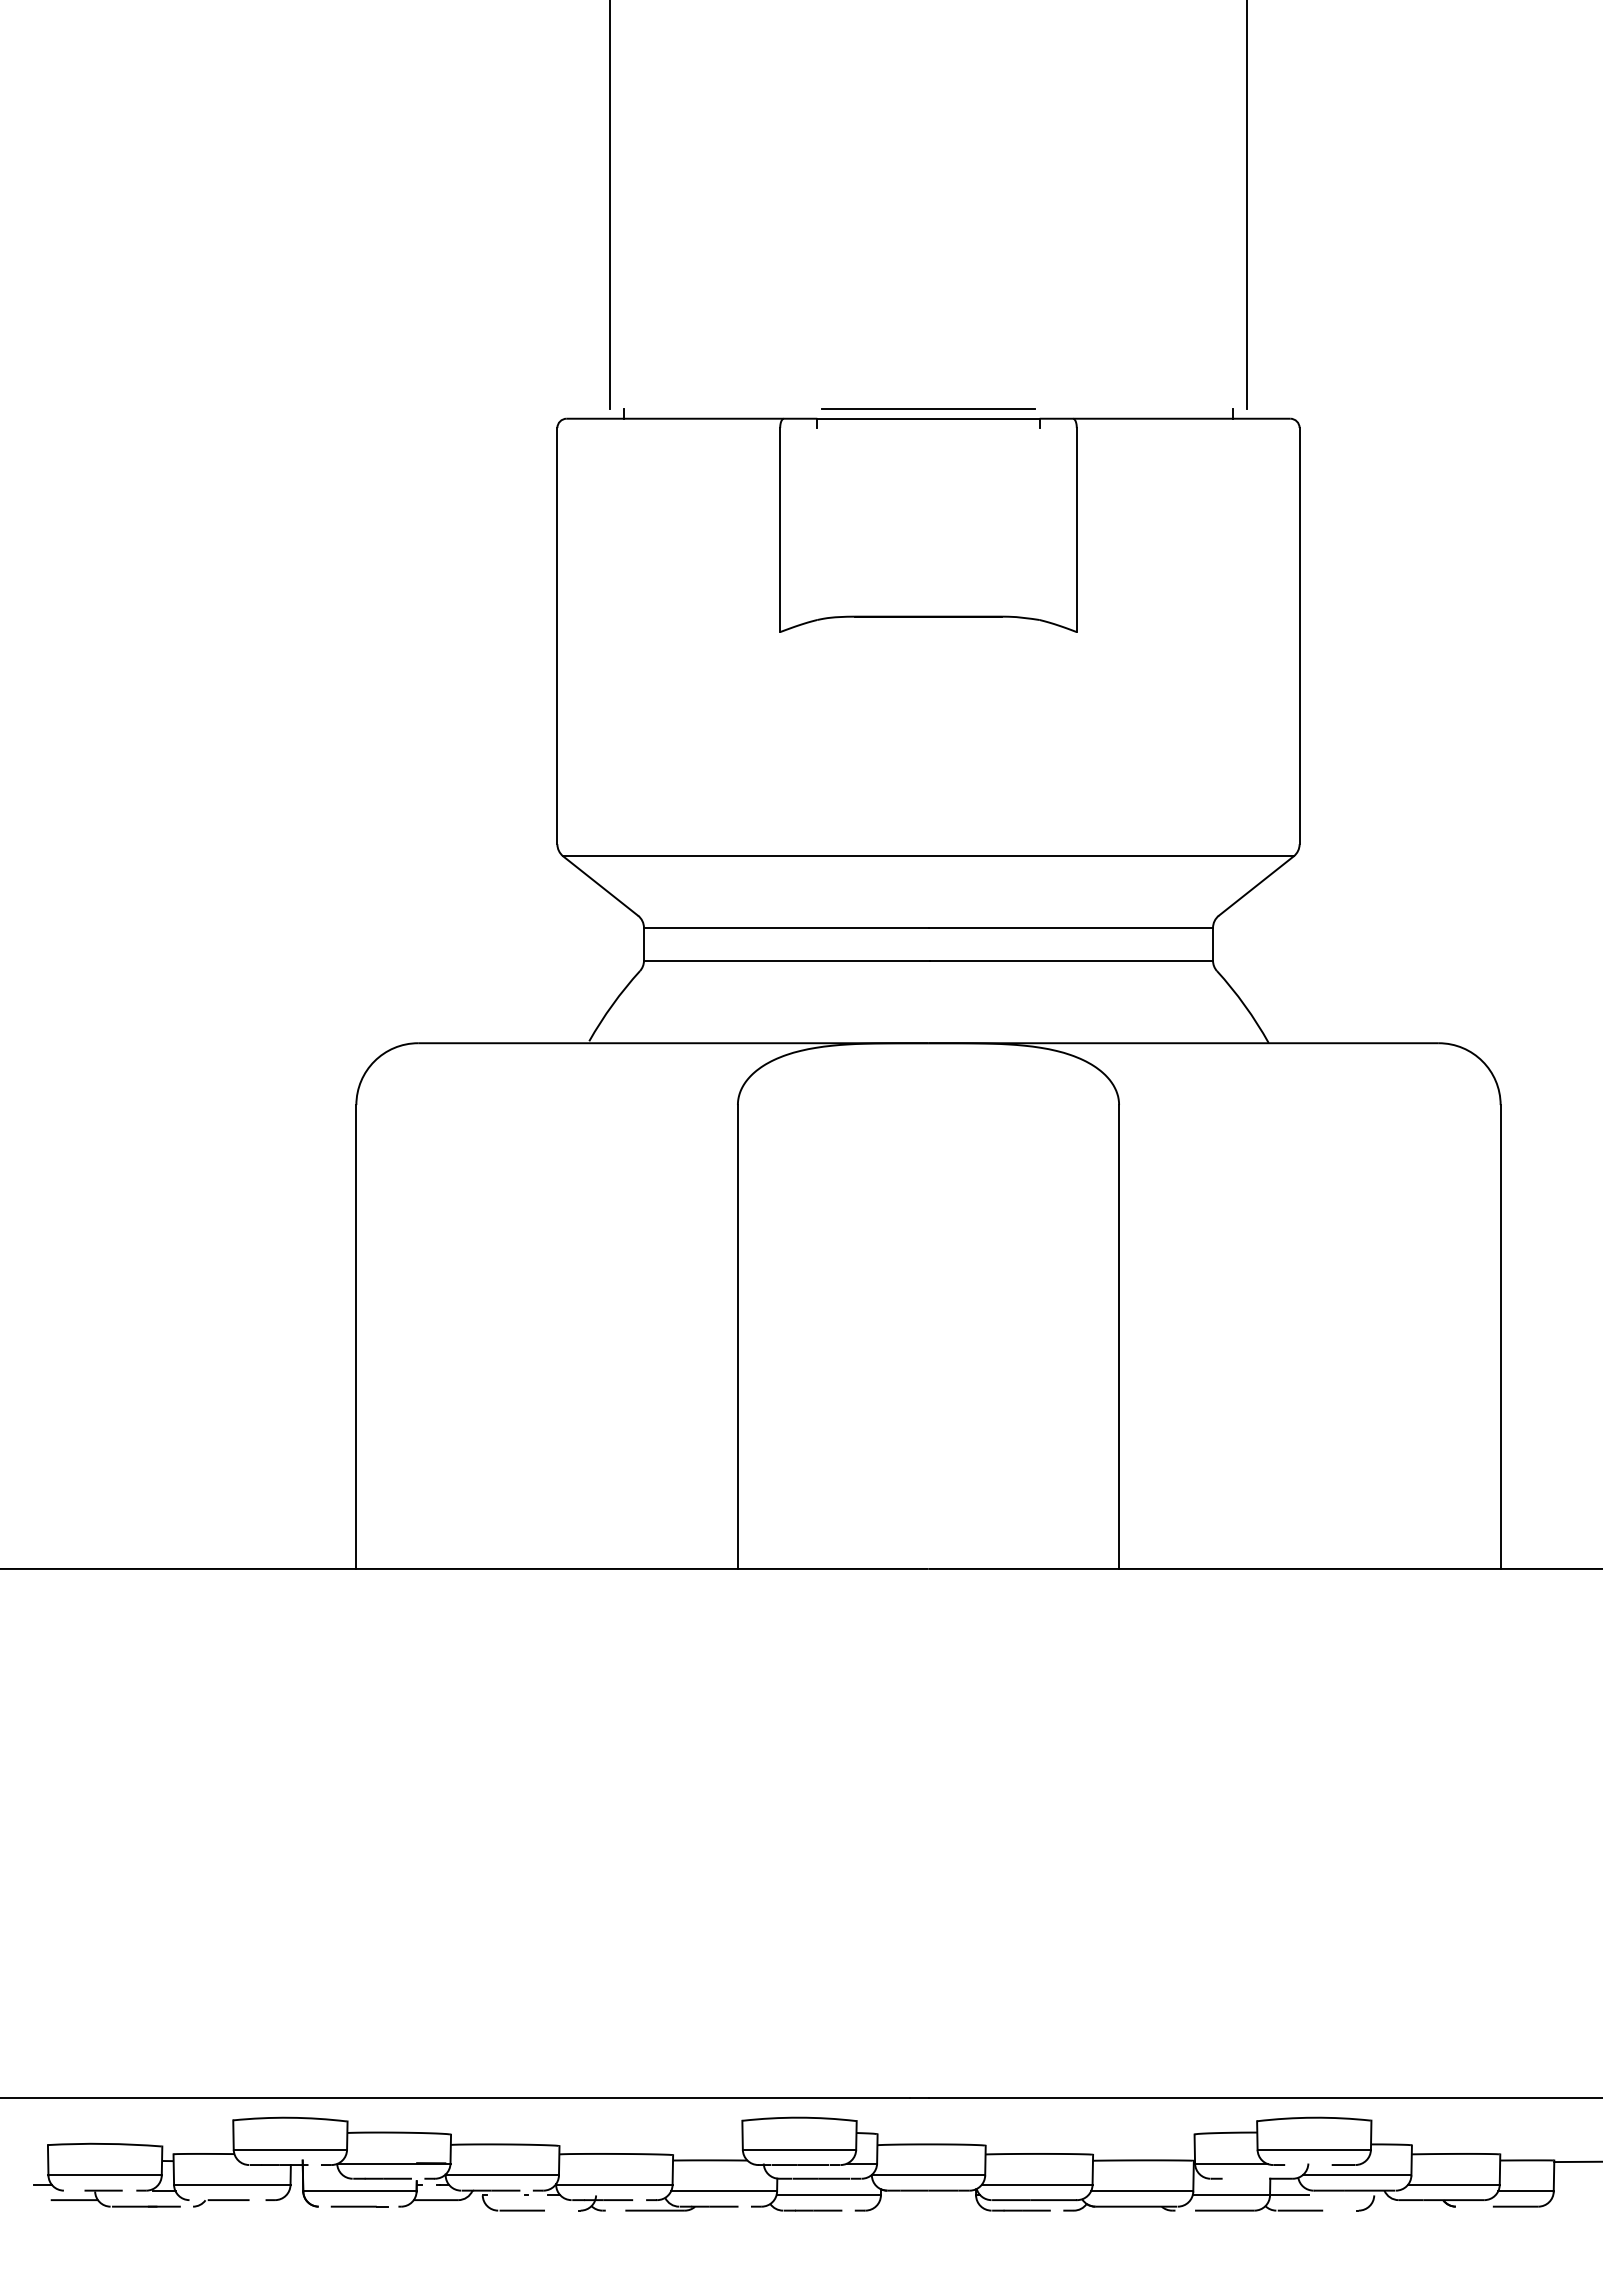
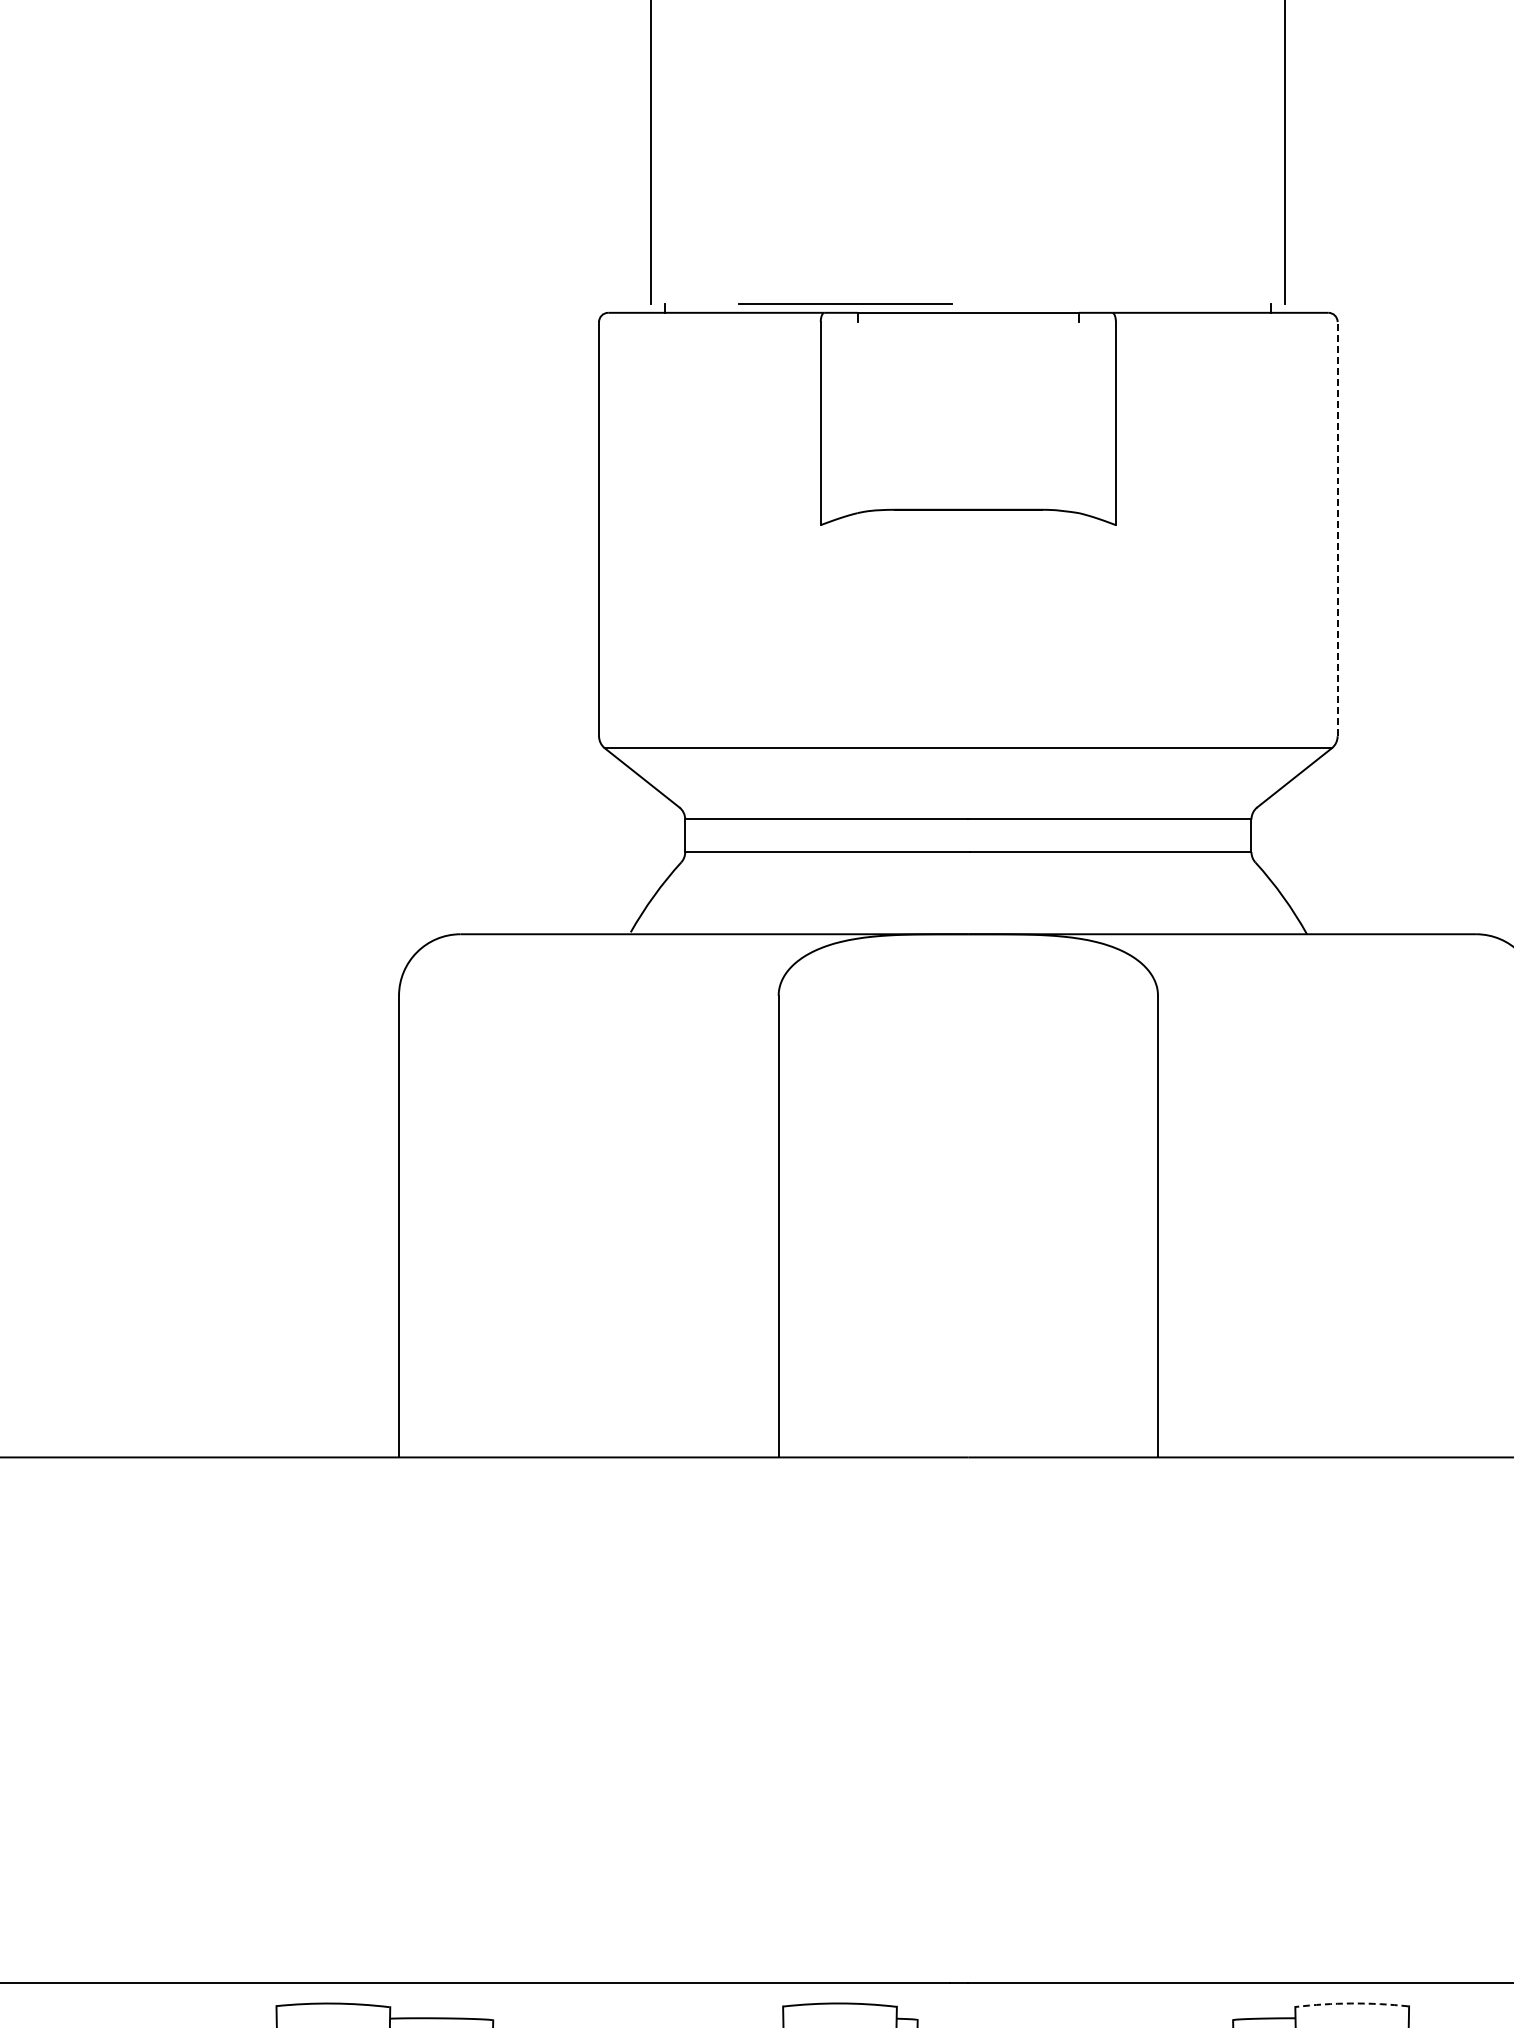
line: (928, 408) -> (845, 302), moved
line: (1299, 635) -> (1337, 528), solid -> dashed
arc: (1313, 2117) -> (1351, 2003), solid -> dashed

